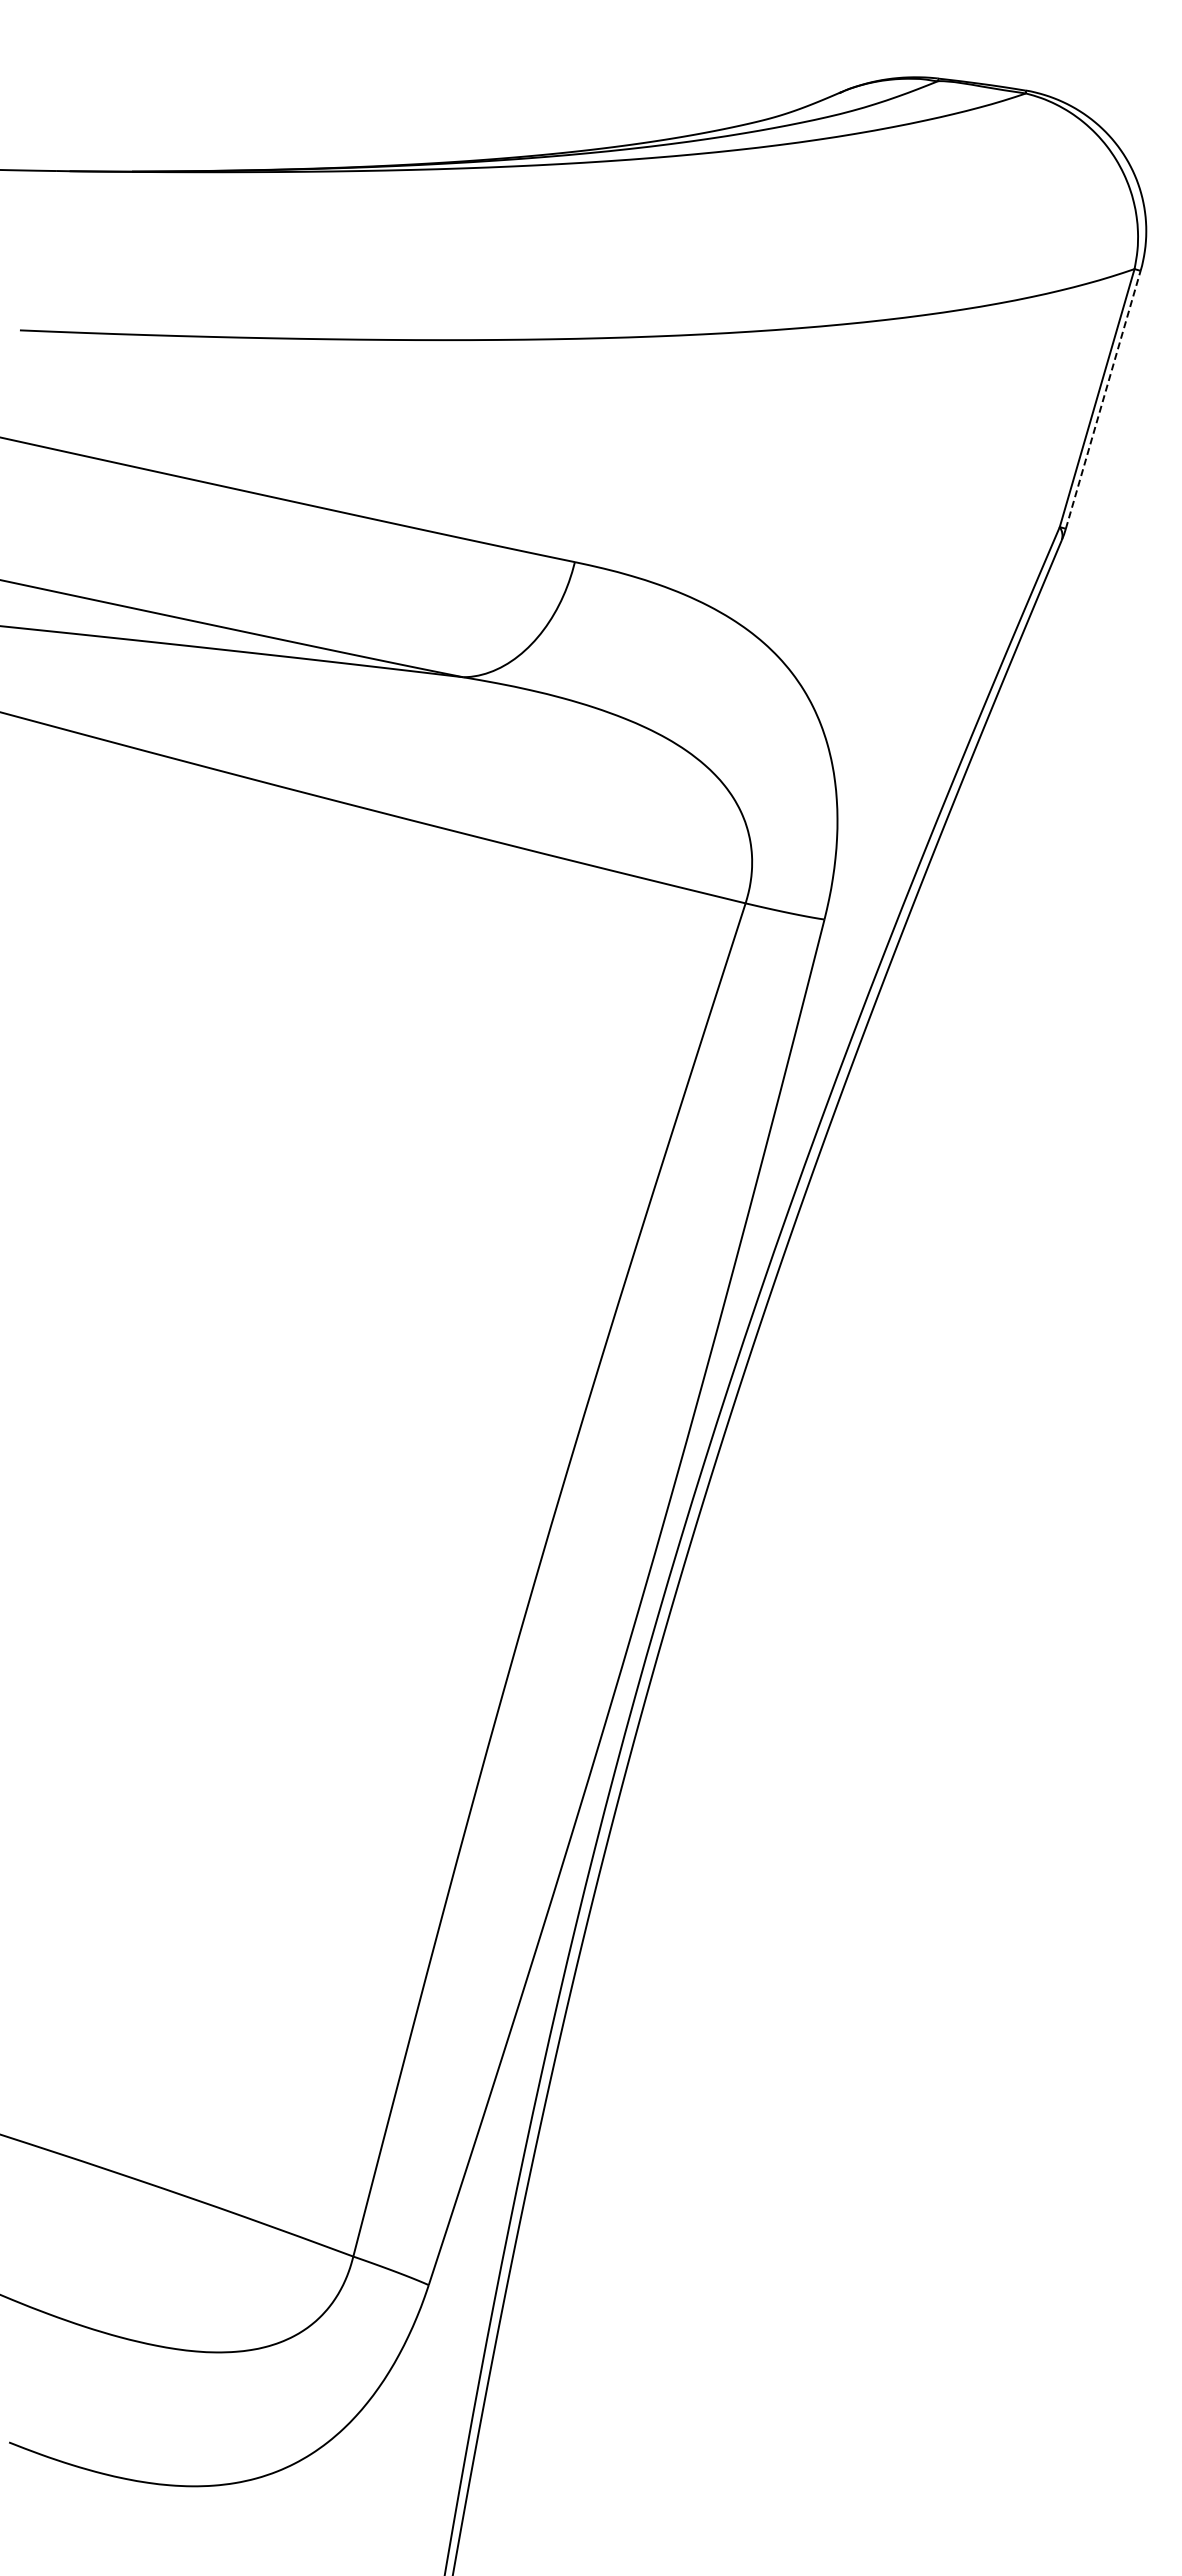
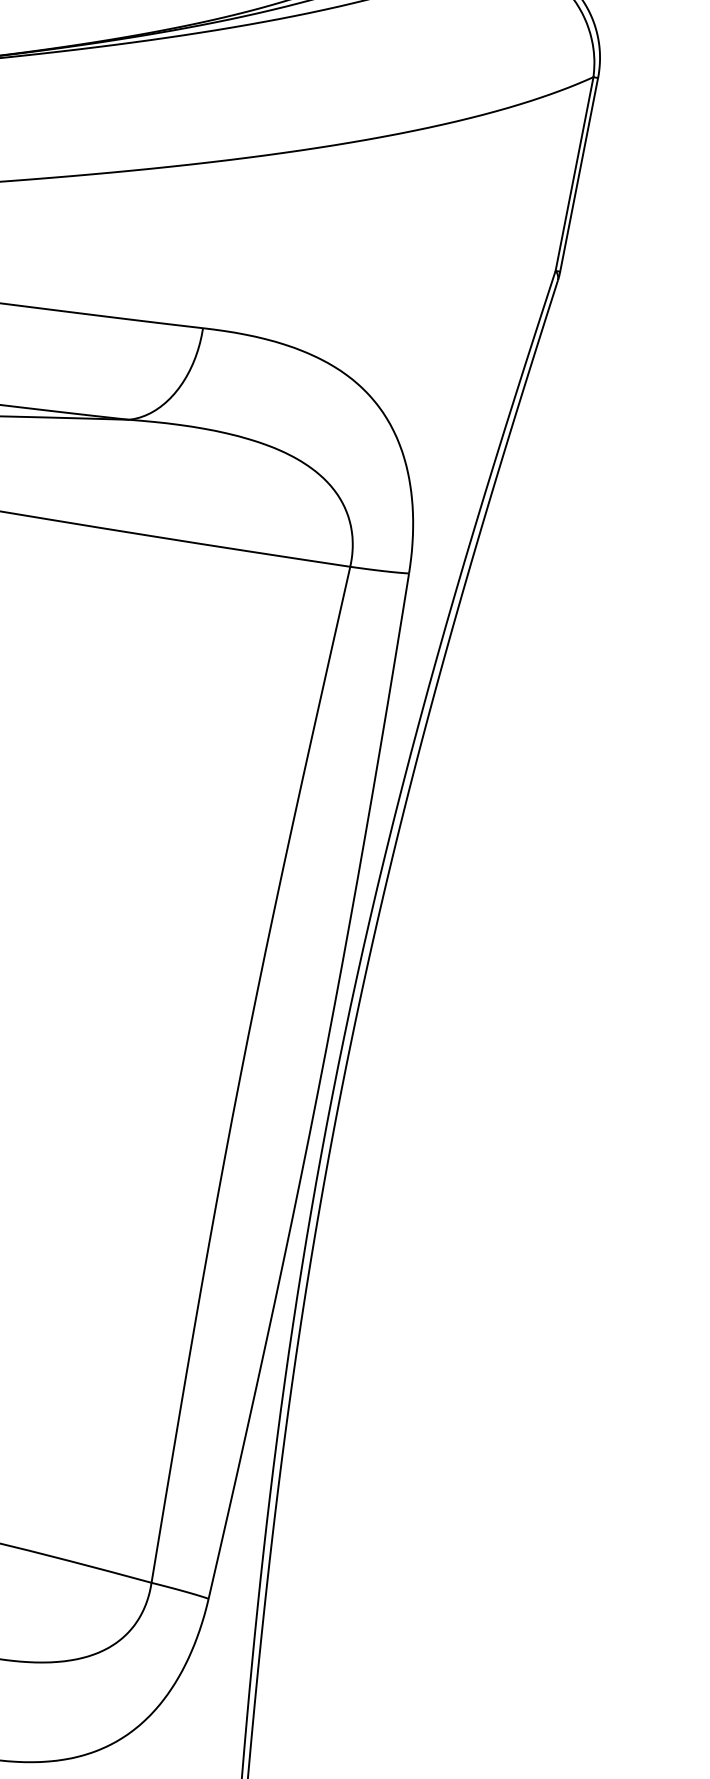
line: (1103, 399) -> (579, 174), dashed -> solid

